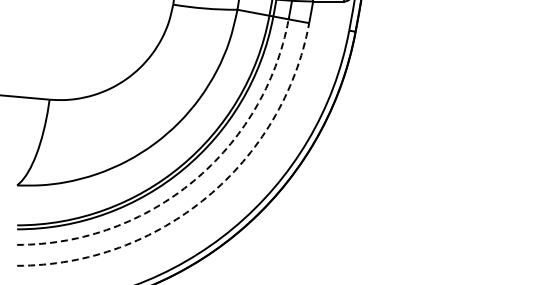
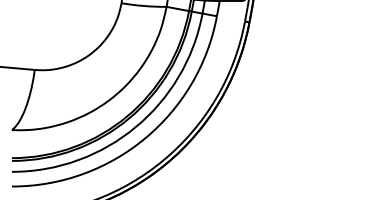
arc: (193, 181) -> (135, 127), dashed -> solid
arc: (206, 197) -> (144, 138), dashed -> solid

